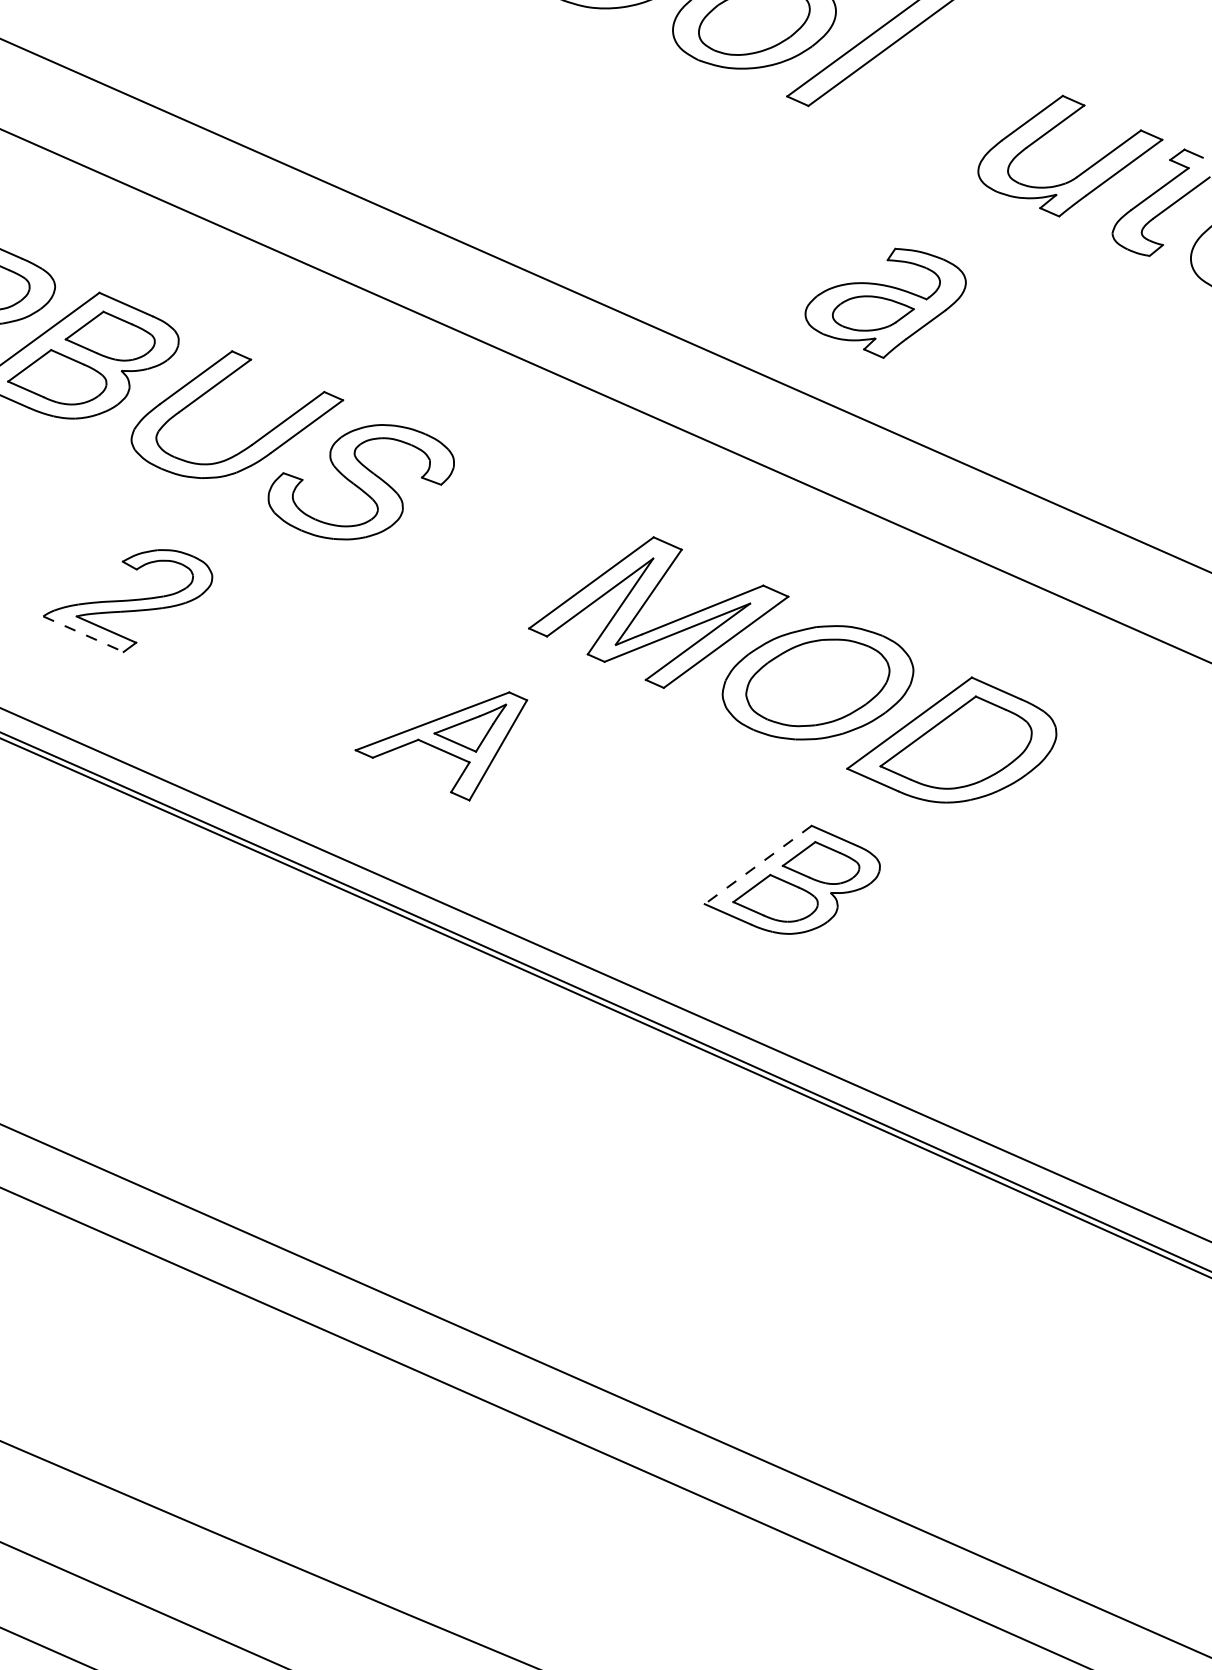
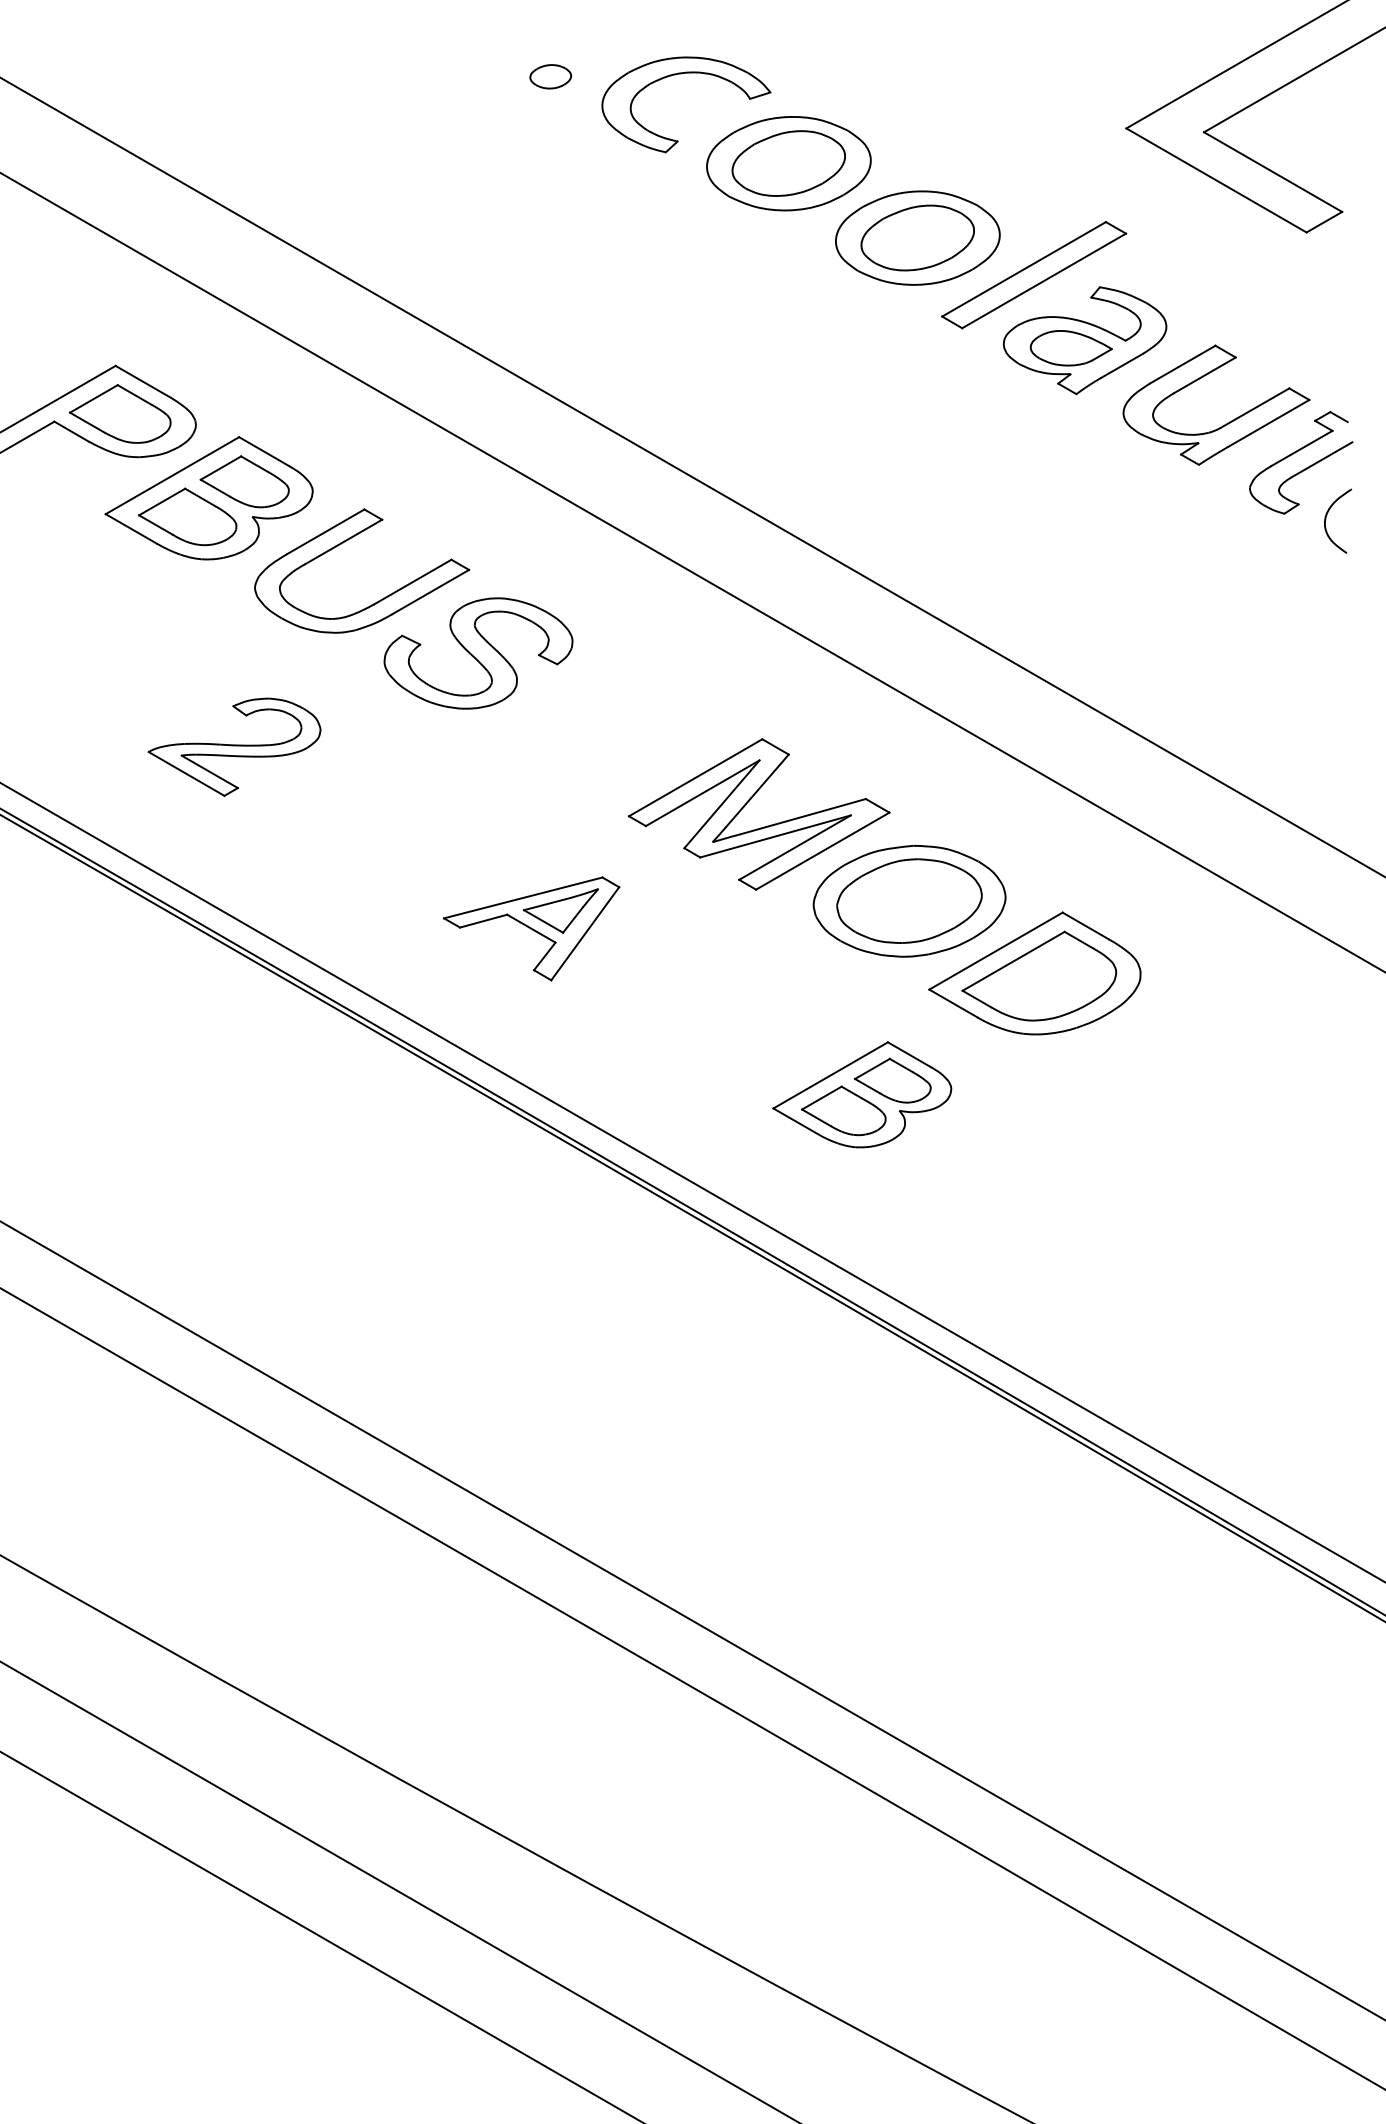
part: (886, 303) -> (1085, 340), moved
line: (83, 633) -> (186, 773), dashed -> solid
line: (758, 865) -> (830, 1075), dashed -> solid

